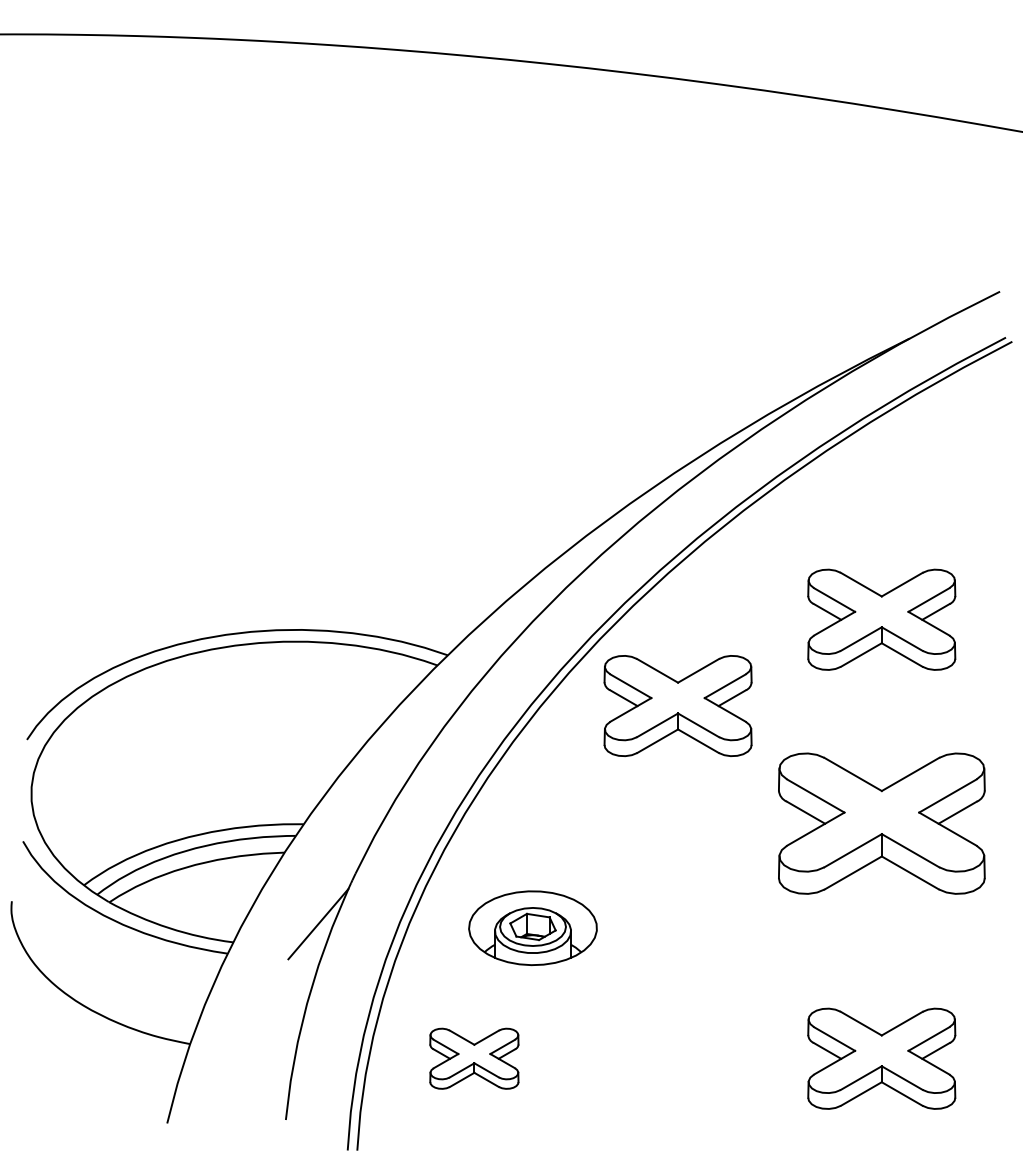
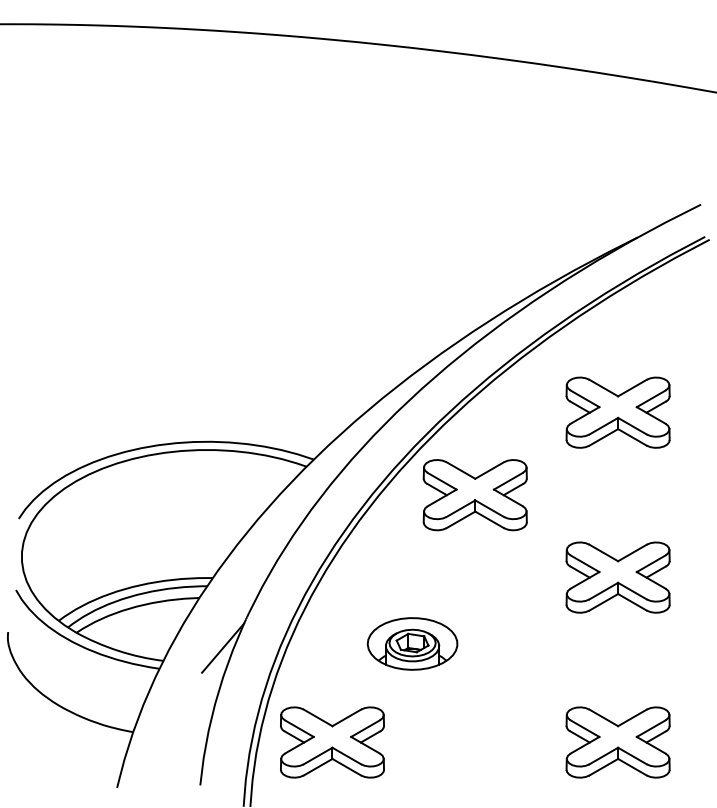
part: (880, 619) -> (617, 412), moved
part: (880, 823) -> (617, 577), size x0.71
part: (532, 927) -> (412, 643), moved
part: (474, 1058) -> (332, 742), size x1.67

